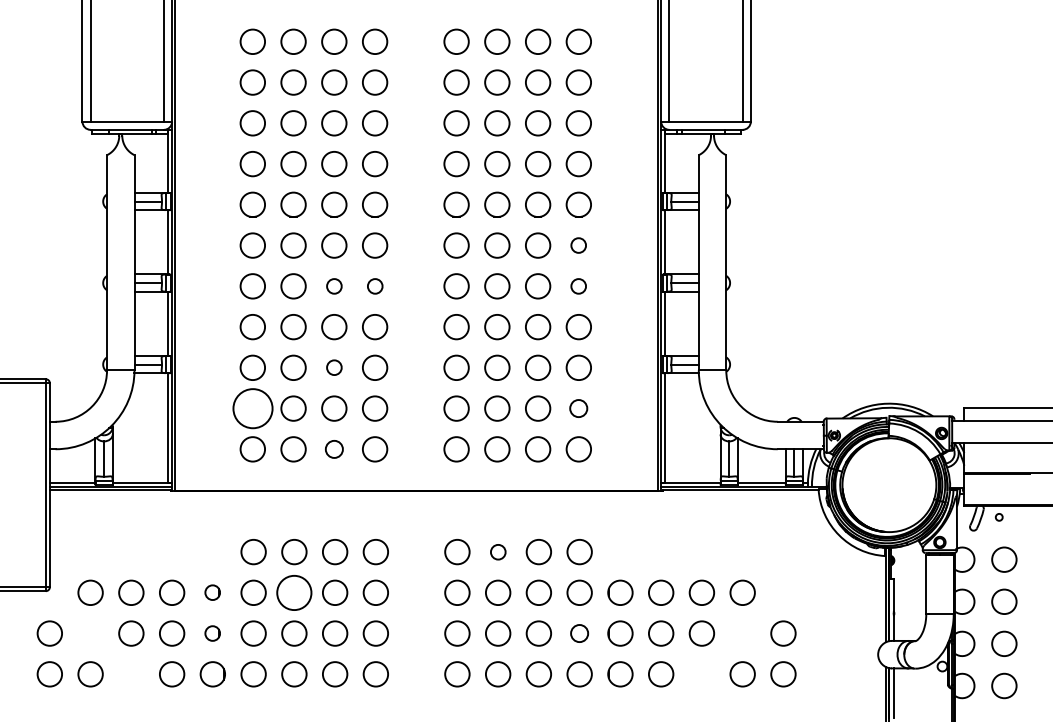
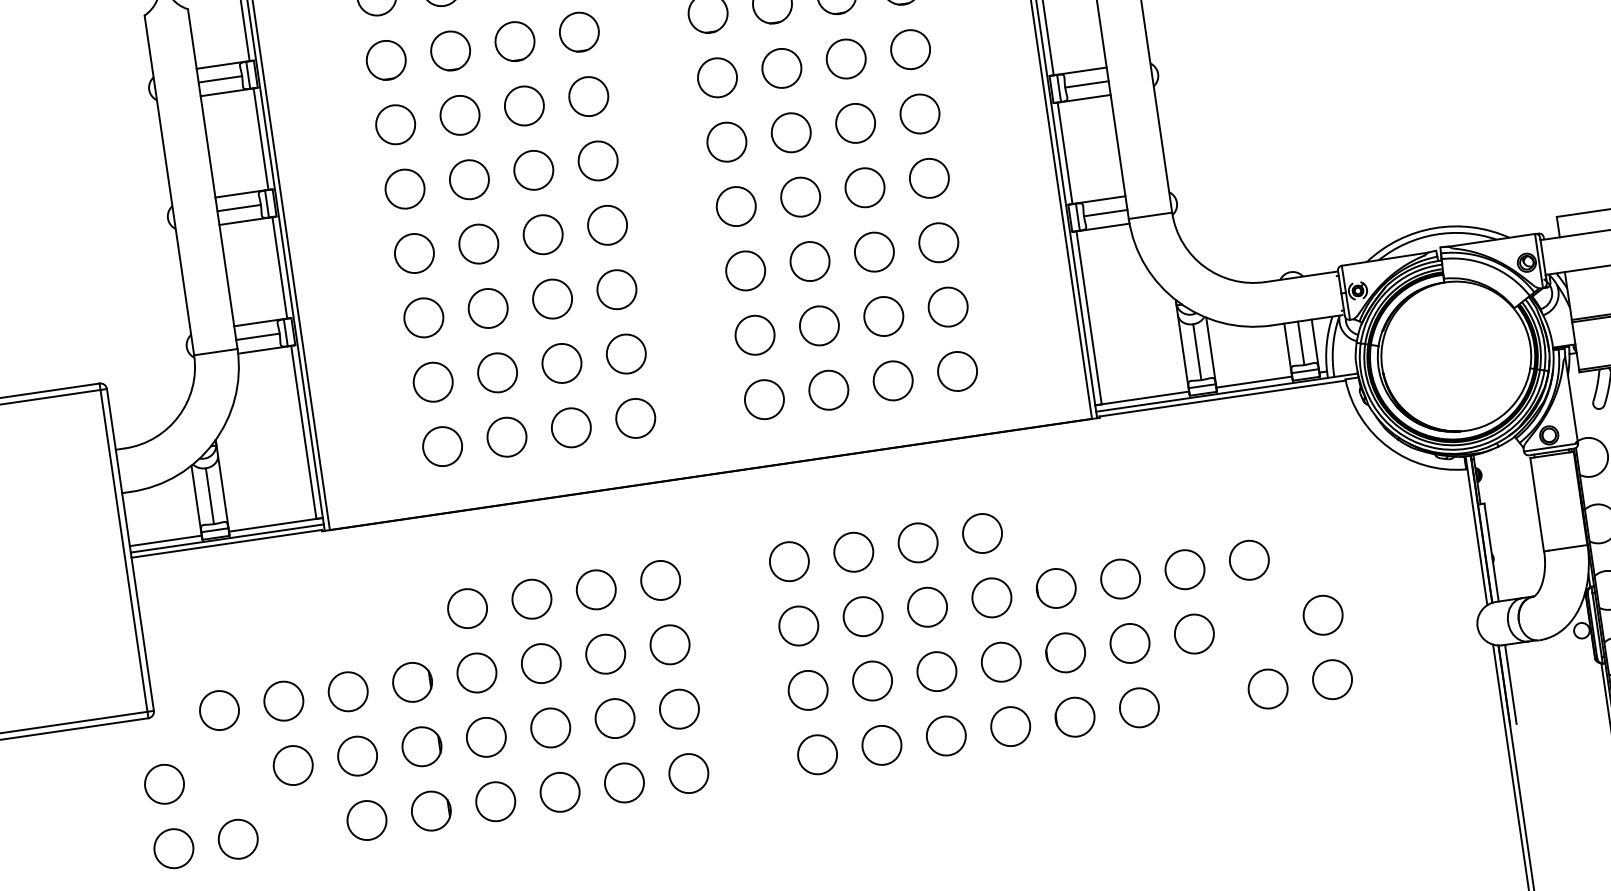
circle: (578, 245) -> (910, 49), size x1.67
circle: (334, 286) -> (534, 170), size x1.67
circle: (375, 286) -> (598, 161), size x1.67
circle: (578, 286) -> (919, 114), size x1.67
circle: (334, 367) -> (552, 298), size x1.67
circle: (252, 408) -> (432, 382), size x0.62
circle: (578, 408) -> (947, 307), size x1.43
circle: (334, 449) -> (571, 427), size x1.43
circle: (498, 552) -> (854, 552), size x1.67
circle: (212, 592) -> (411, 681), size x1.67
circle: (294, 592) -> (541, 663), size x0.71
circle: (212, 633) -> (421, 746), size x1.67
circle: (579, 633) -> (1001, 662), size x1.43

